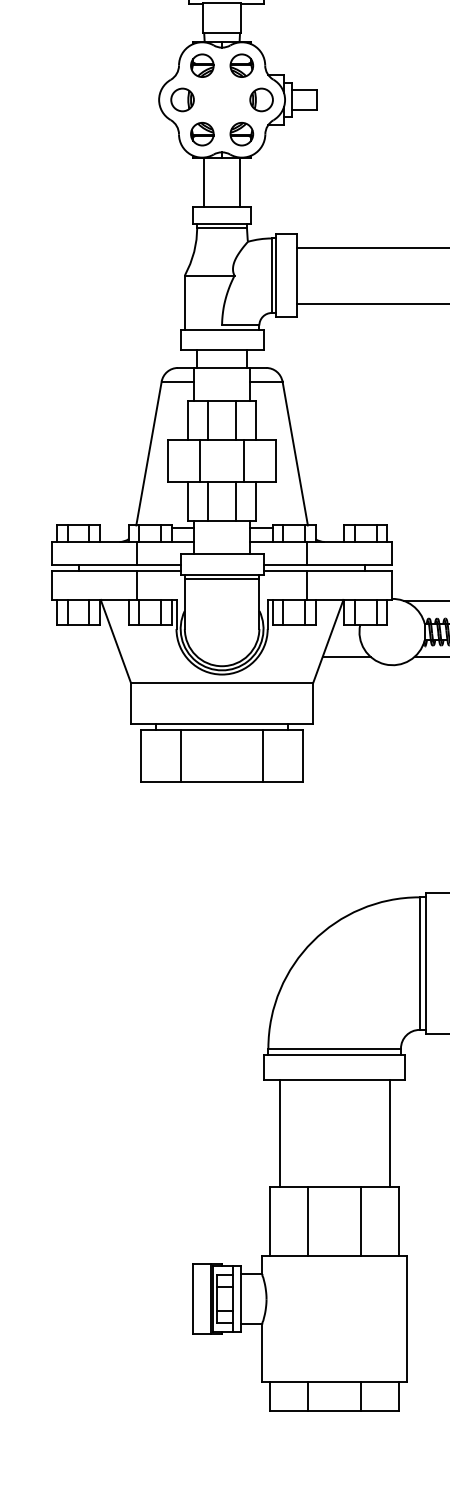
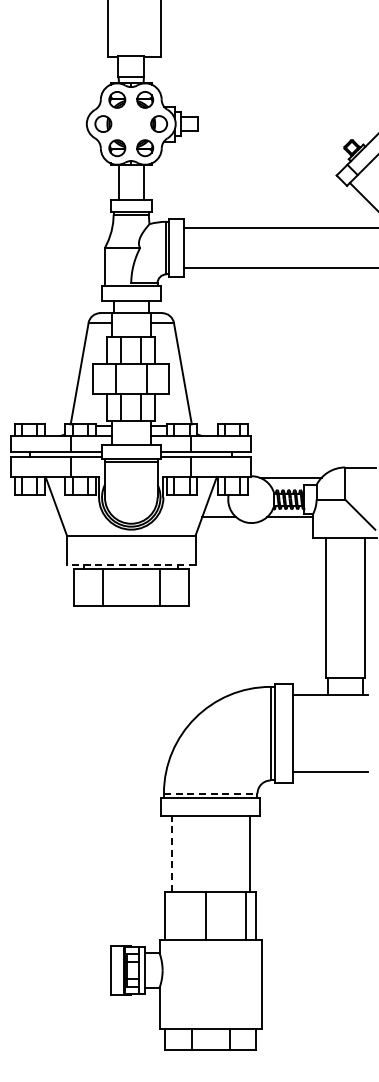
line: (221, 723) -> (130, 564), solid -> dashed
line: (334, 1048) -> (210, 793), solid -> dashed
line: (279, 1133) -> (171, 853), solid -> dashed
line: (307, 1221) -> (205, 915), moved
line: (361, 1221) -> (245, 915), moved

